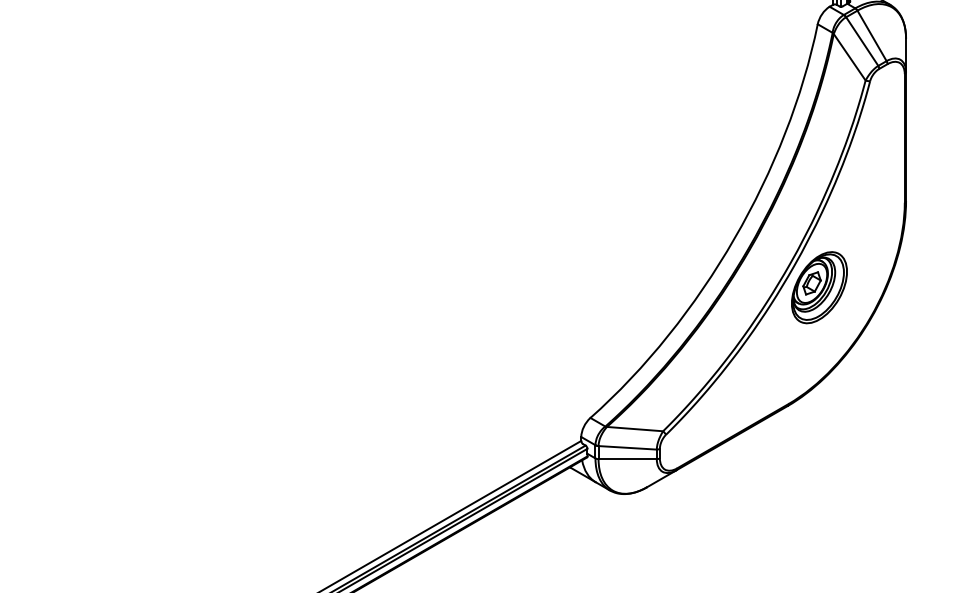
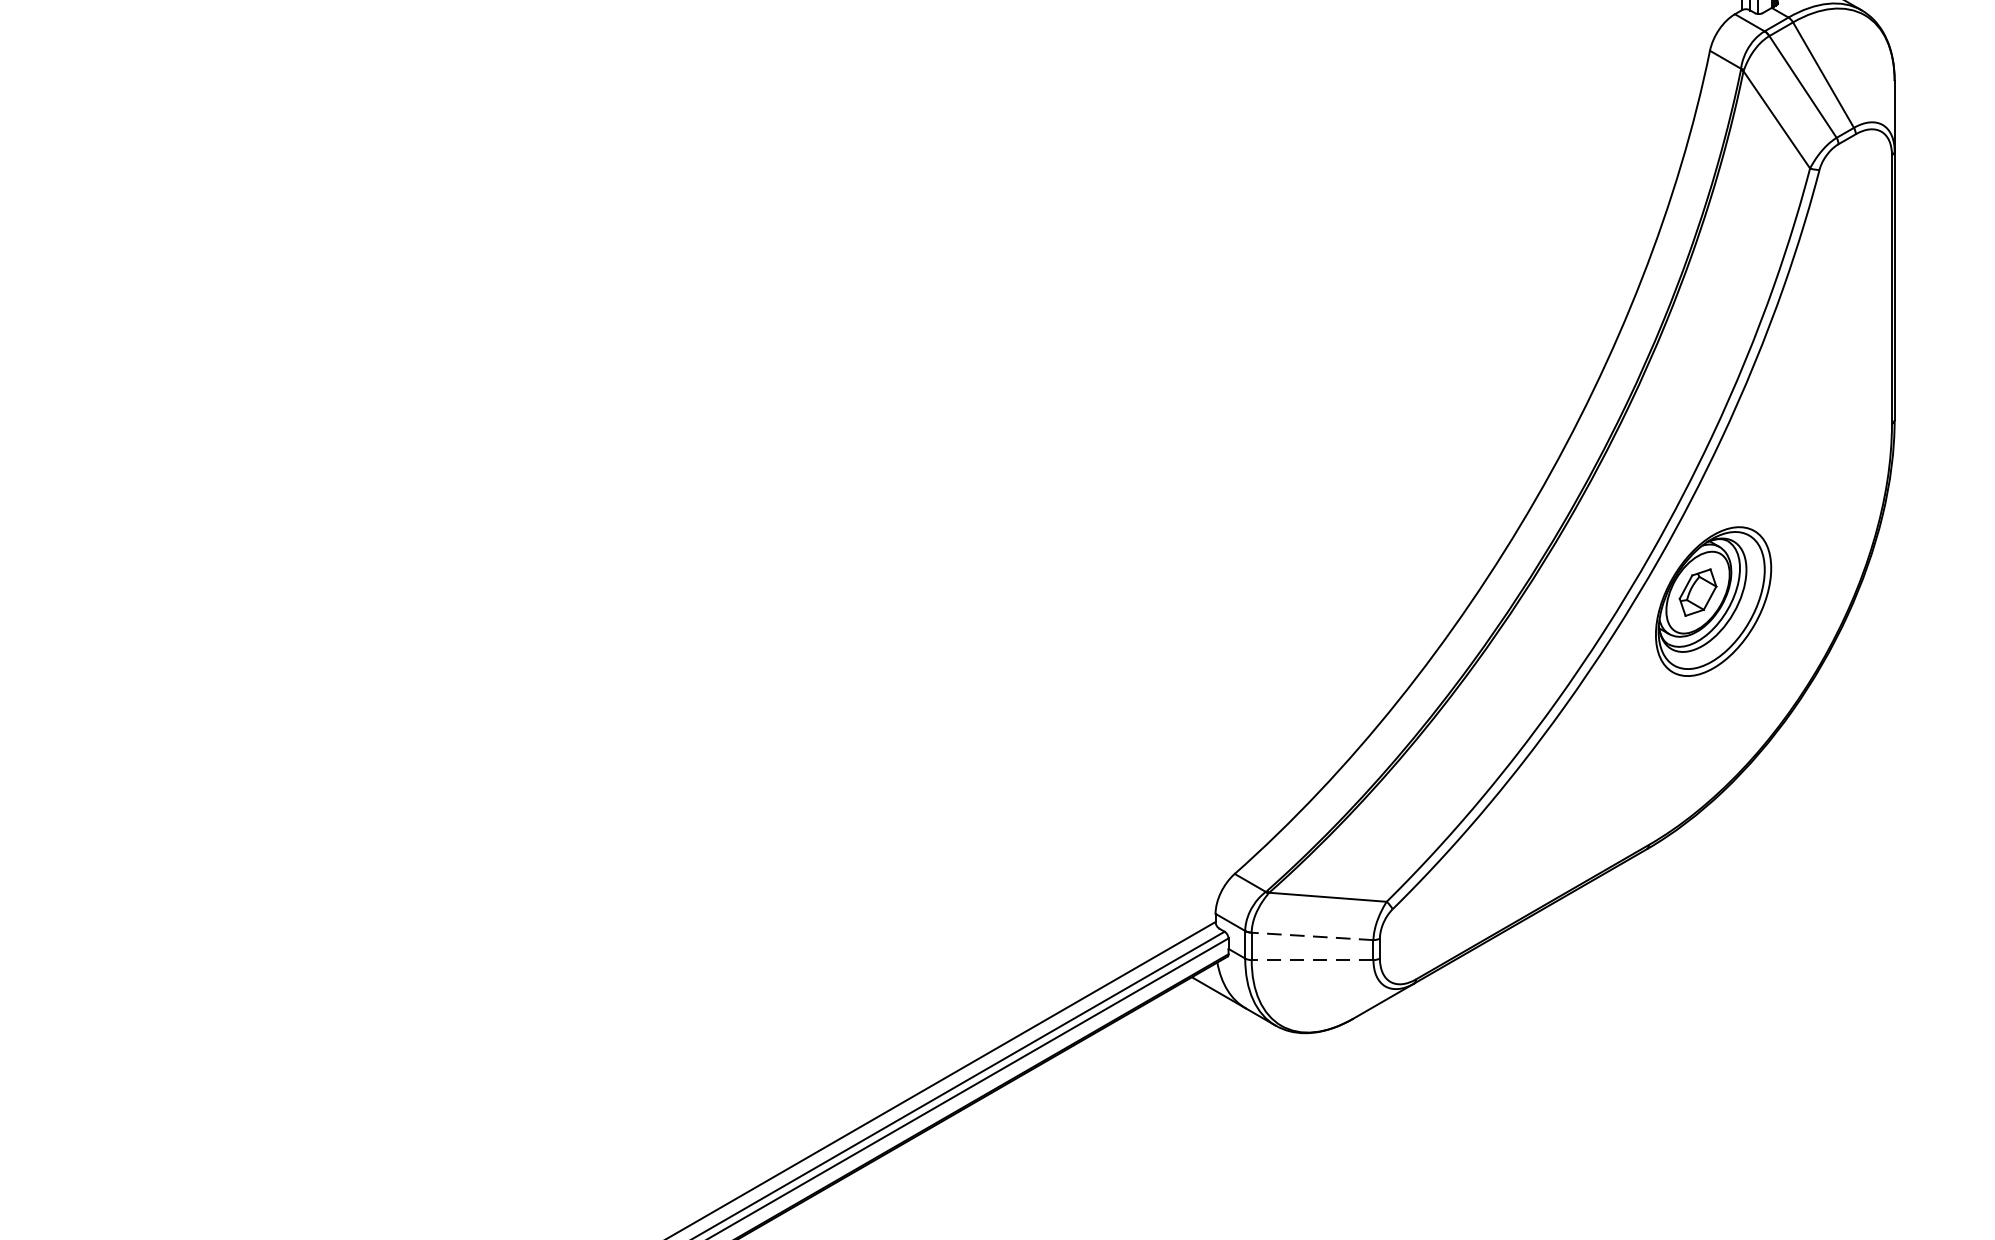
line: (627, 447) -> (1312, 935), solid -> dashed
line: (627, 459) -> (1312, 960), solid -> dashed

